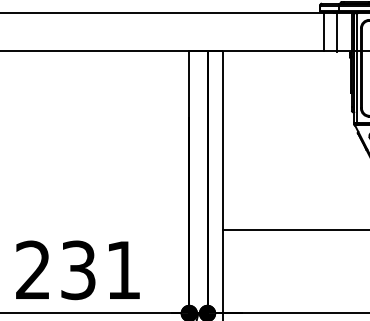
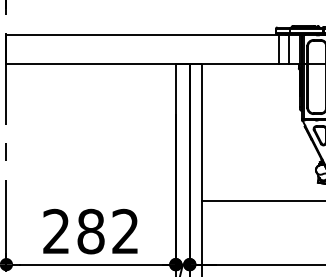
text: (99, 270) -> (107, 231), 231 -> 282

